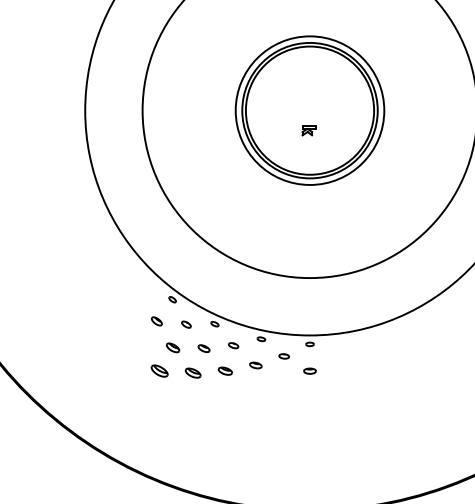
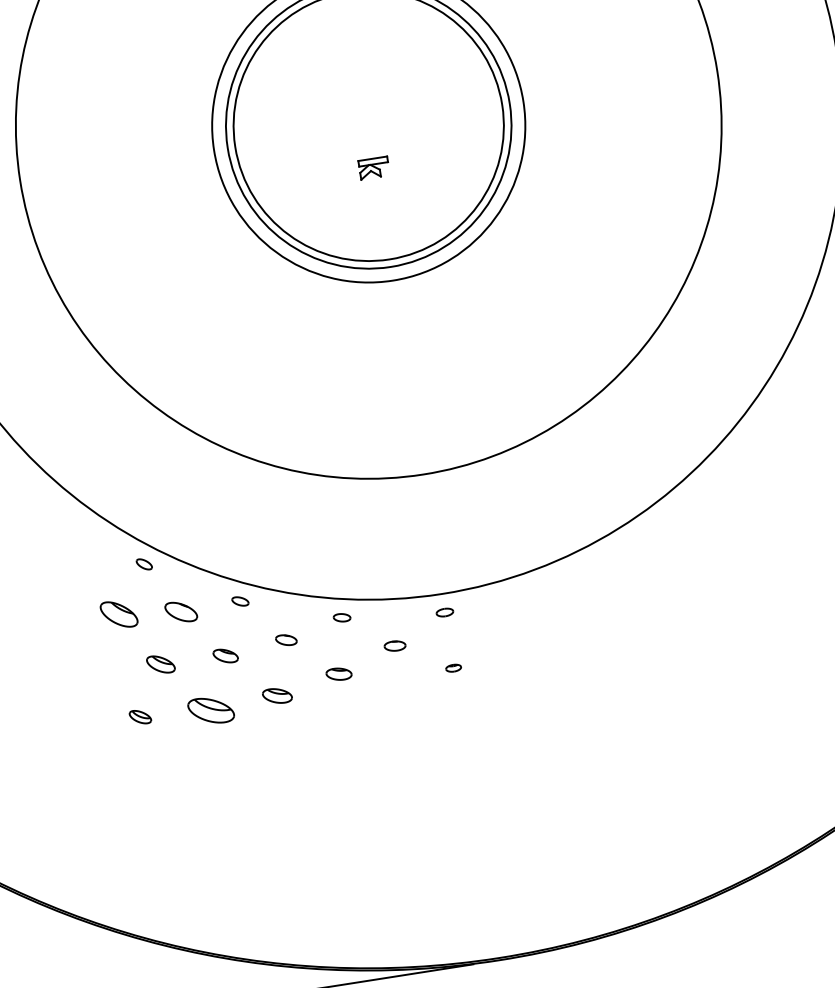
part: (156, 321) -> (117, 614), size x1.6
part: (186, 324) -> (181, 611), size x1.6
part: (159, 370) -> (140, 716), size x0.6
part: (309, 370) -> (452, 667), size x0.6
part: (192, 372) -> (209, 709), size x1.4

